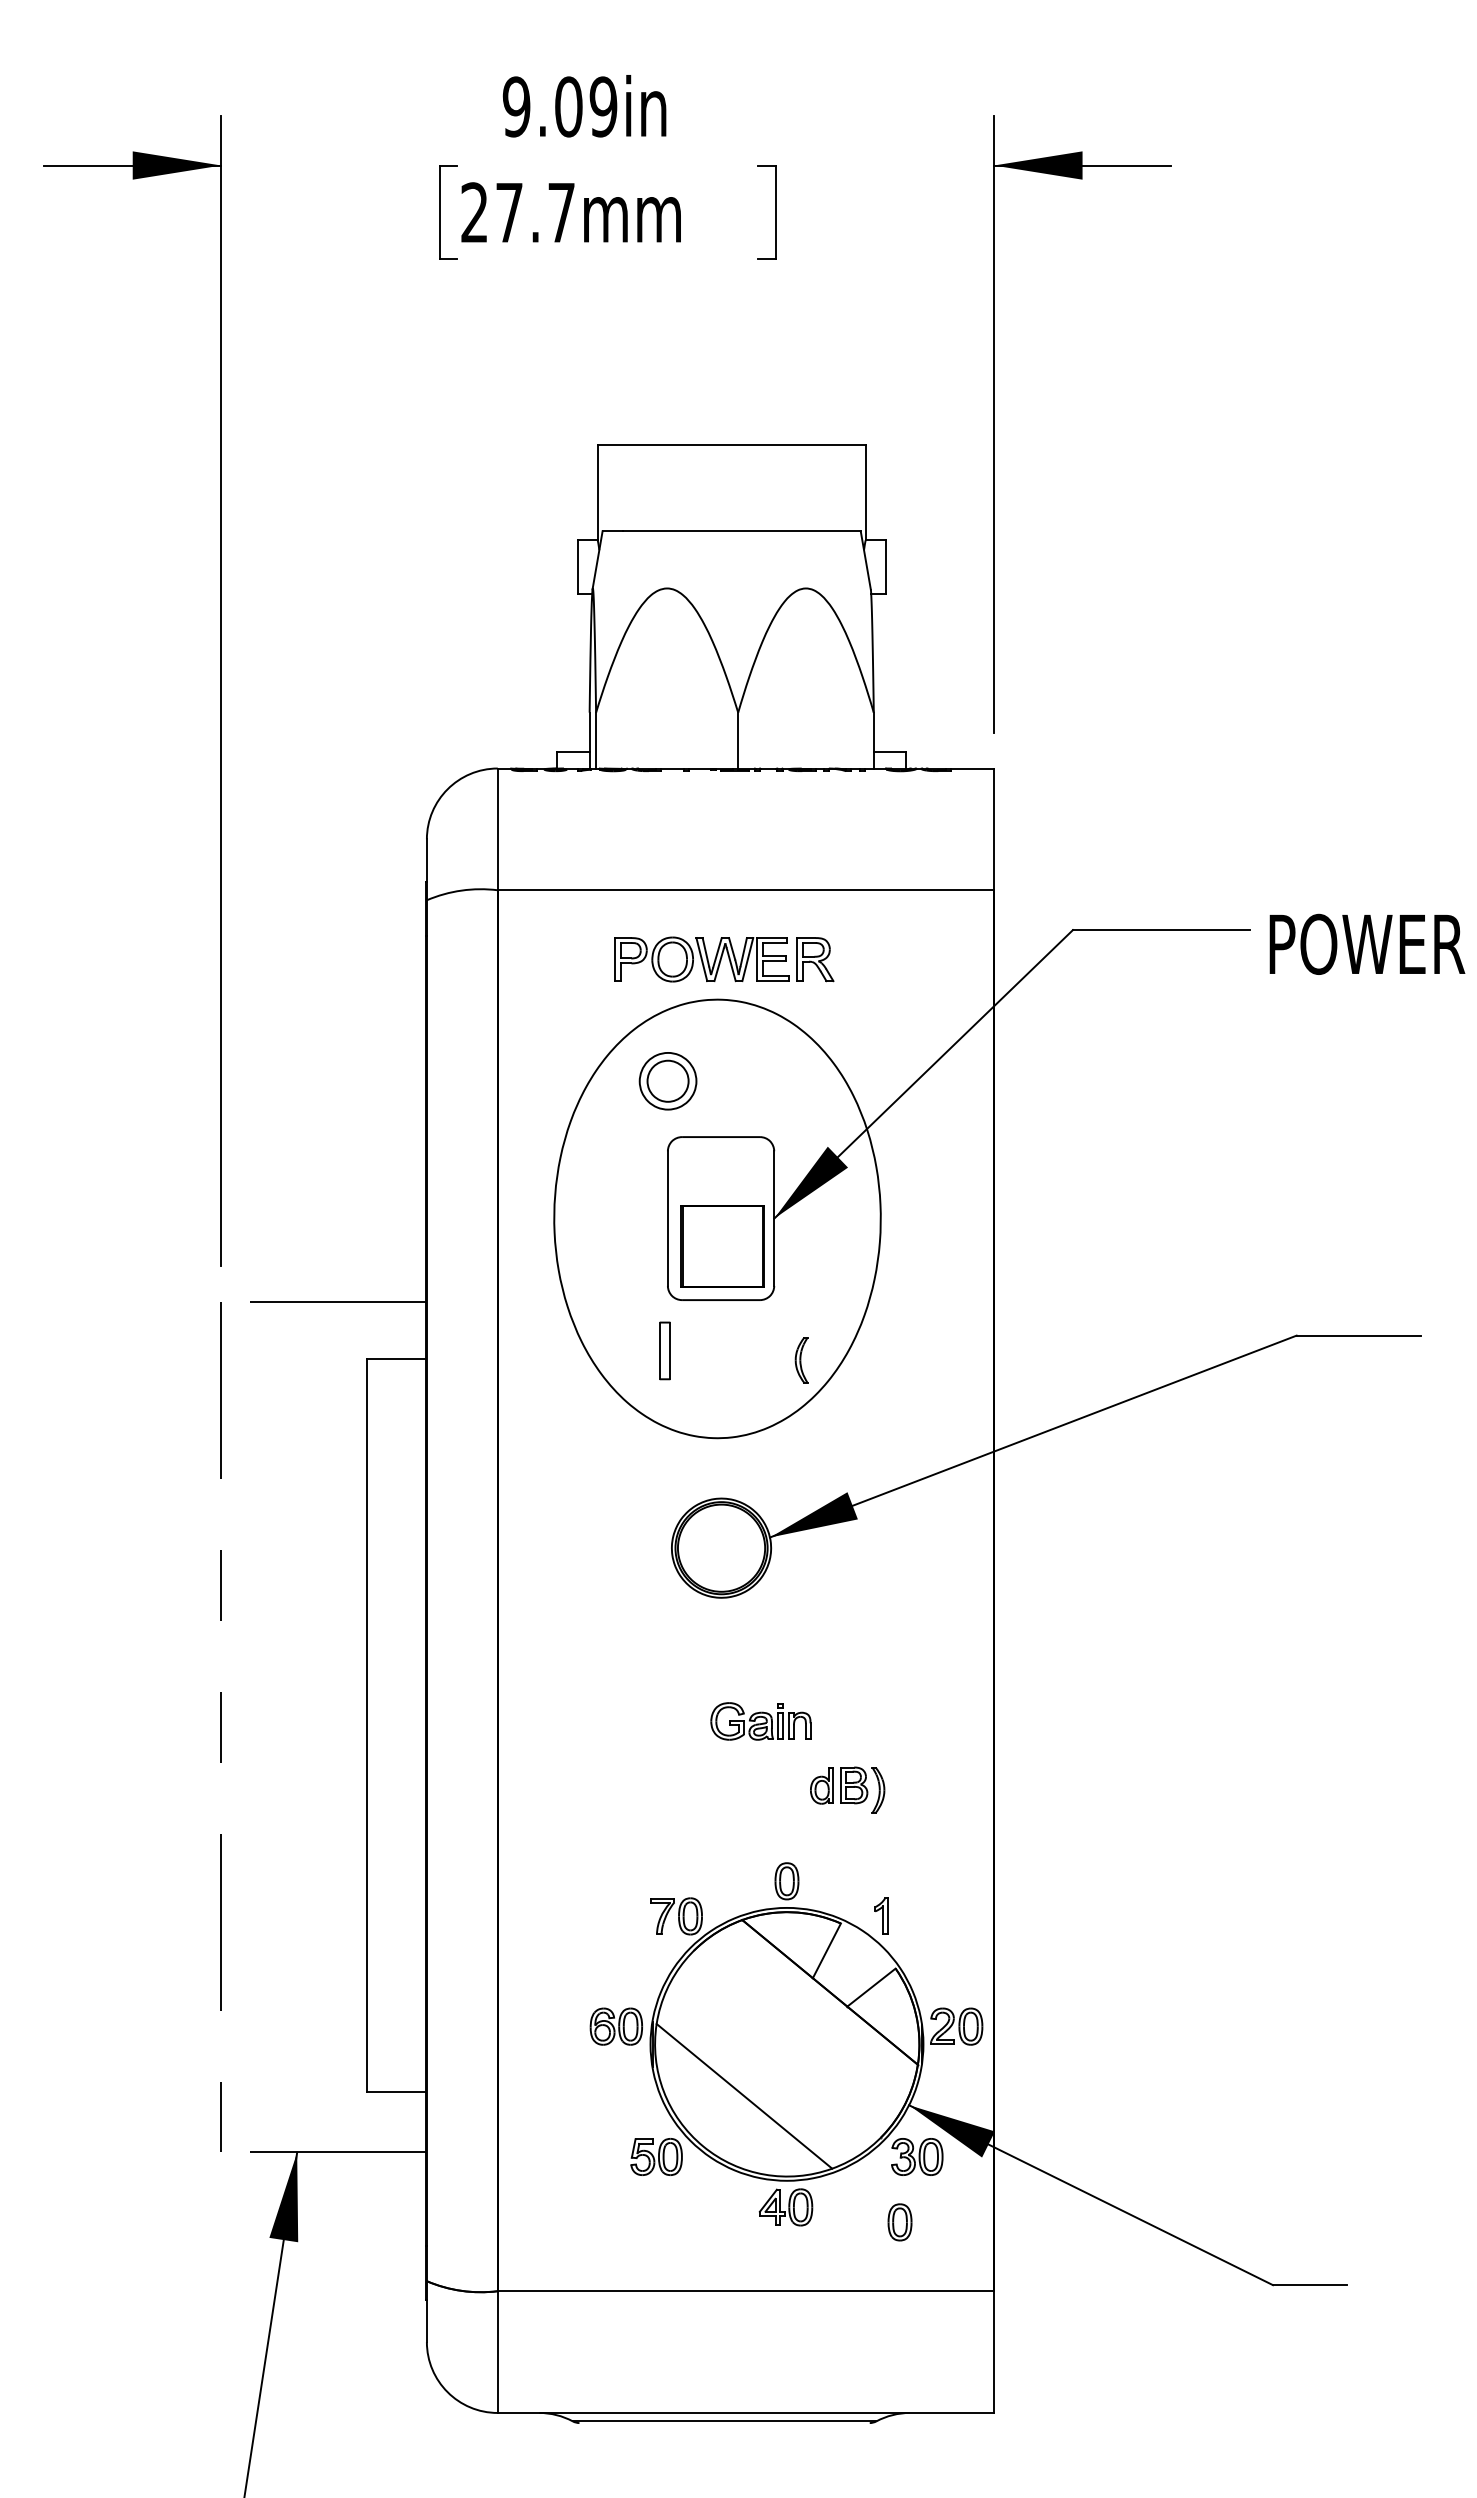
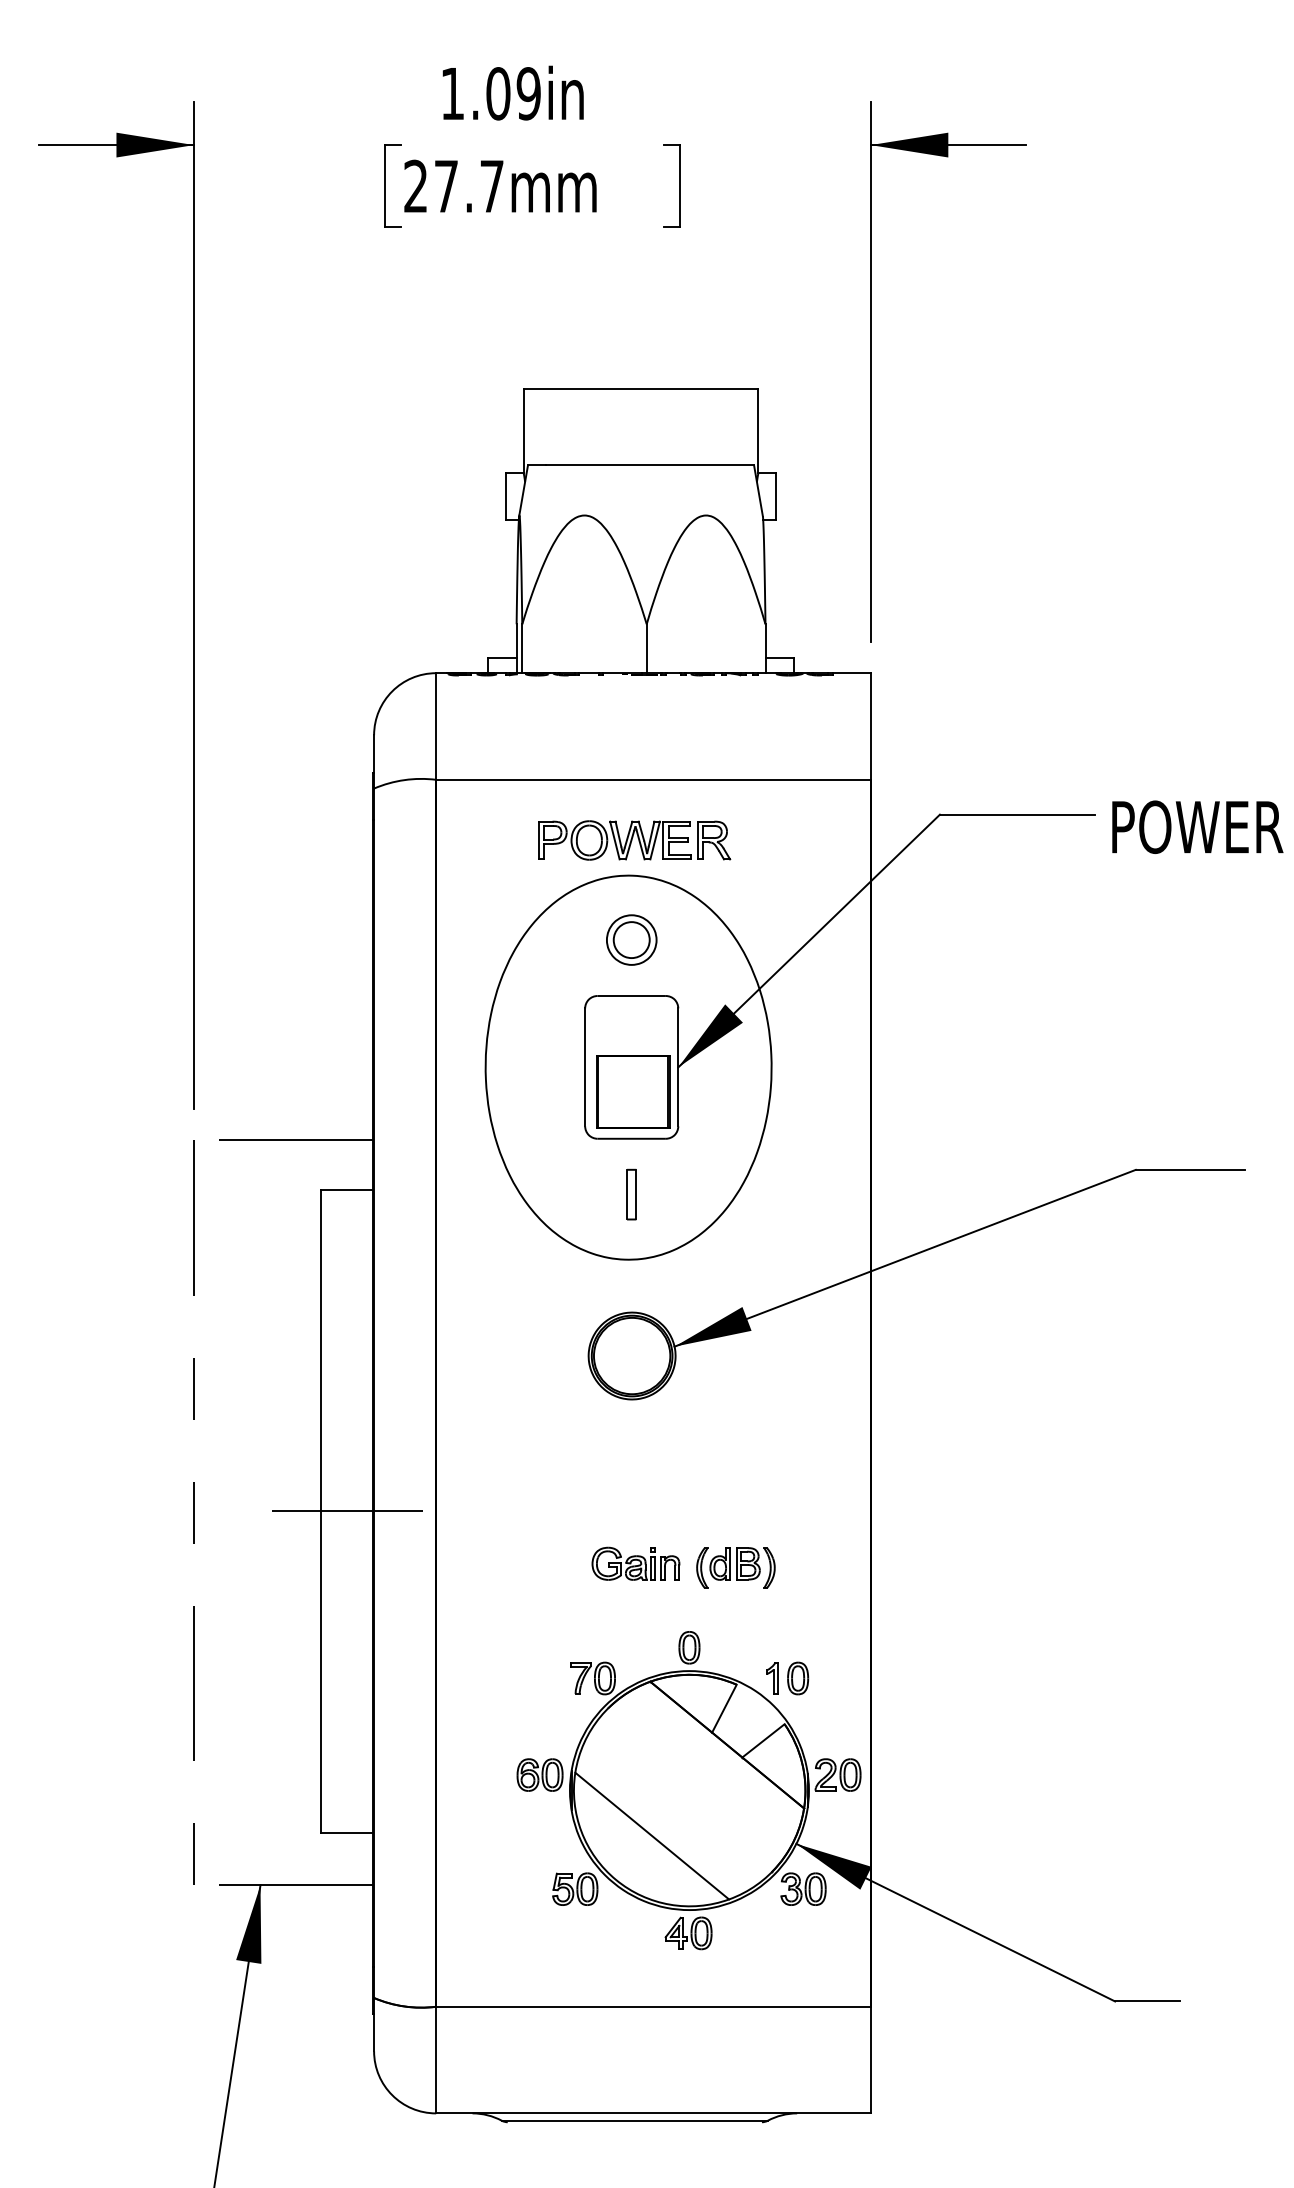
text: (516, 106) -> (452, 93), 9.09in -> 1.09in
part: (667, 1081) -> (631, 940), moved
part: (664, 1350) -> (631, 1194), moved
part: (801, 1360) -> (702, 1568), moved
part: (760, 1721) -> (635, 1563), moved
line: (396, 1725) -> (347, 1511), added
part: (899, 2222) -> (797, 1678), moved

